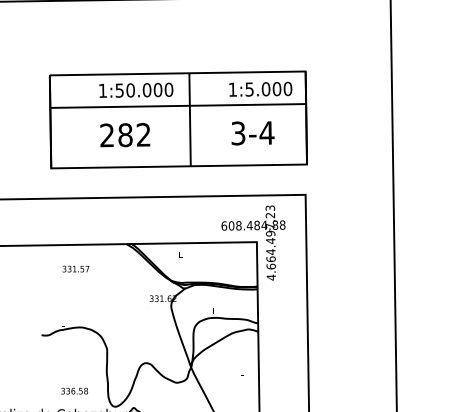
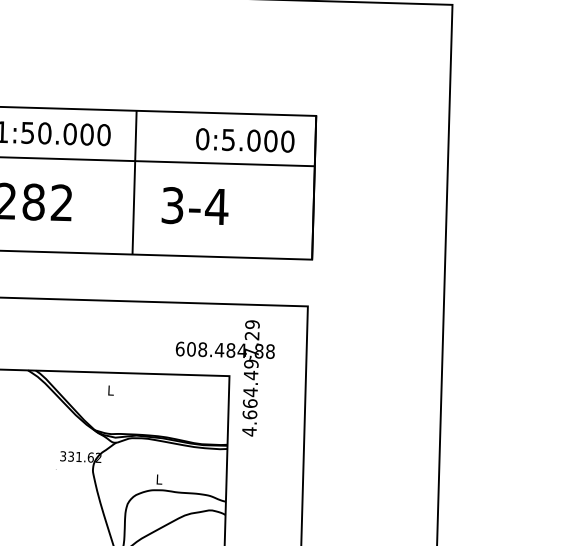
text: (232, 89) -> (202, 138), 1:5.000 -> 0:5.000
text: (252, 133) -> (194, 206), moved
text: (269, 208) -> (251, 325), 4.664.497,23 -> 4.664.497,29

